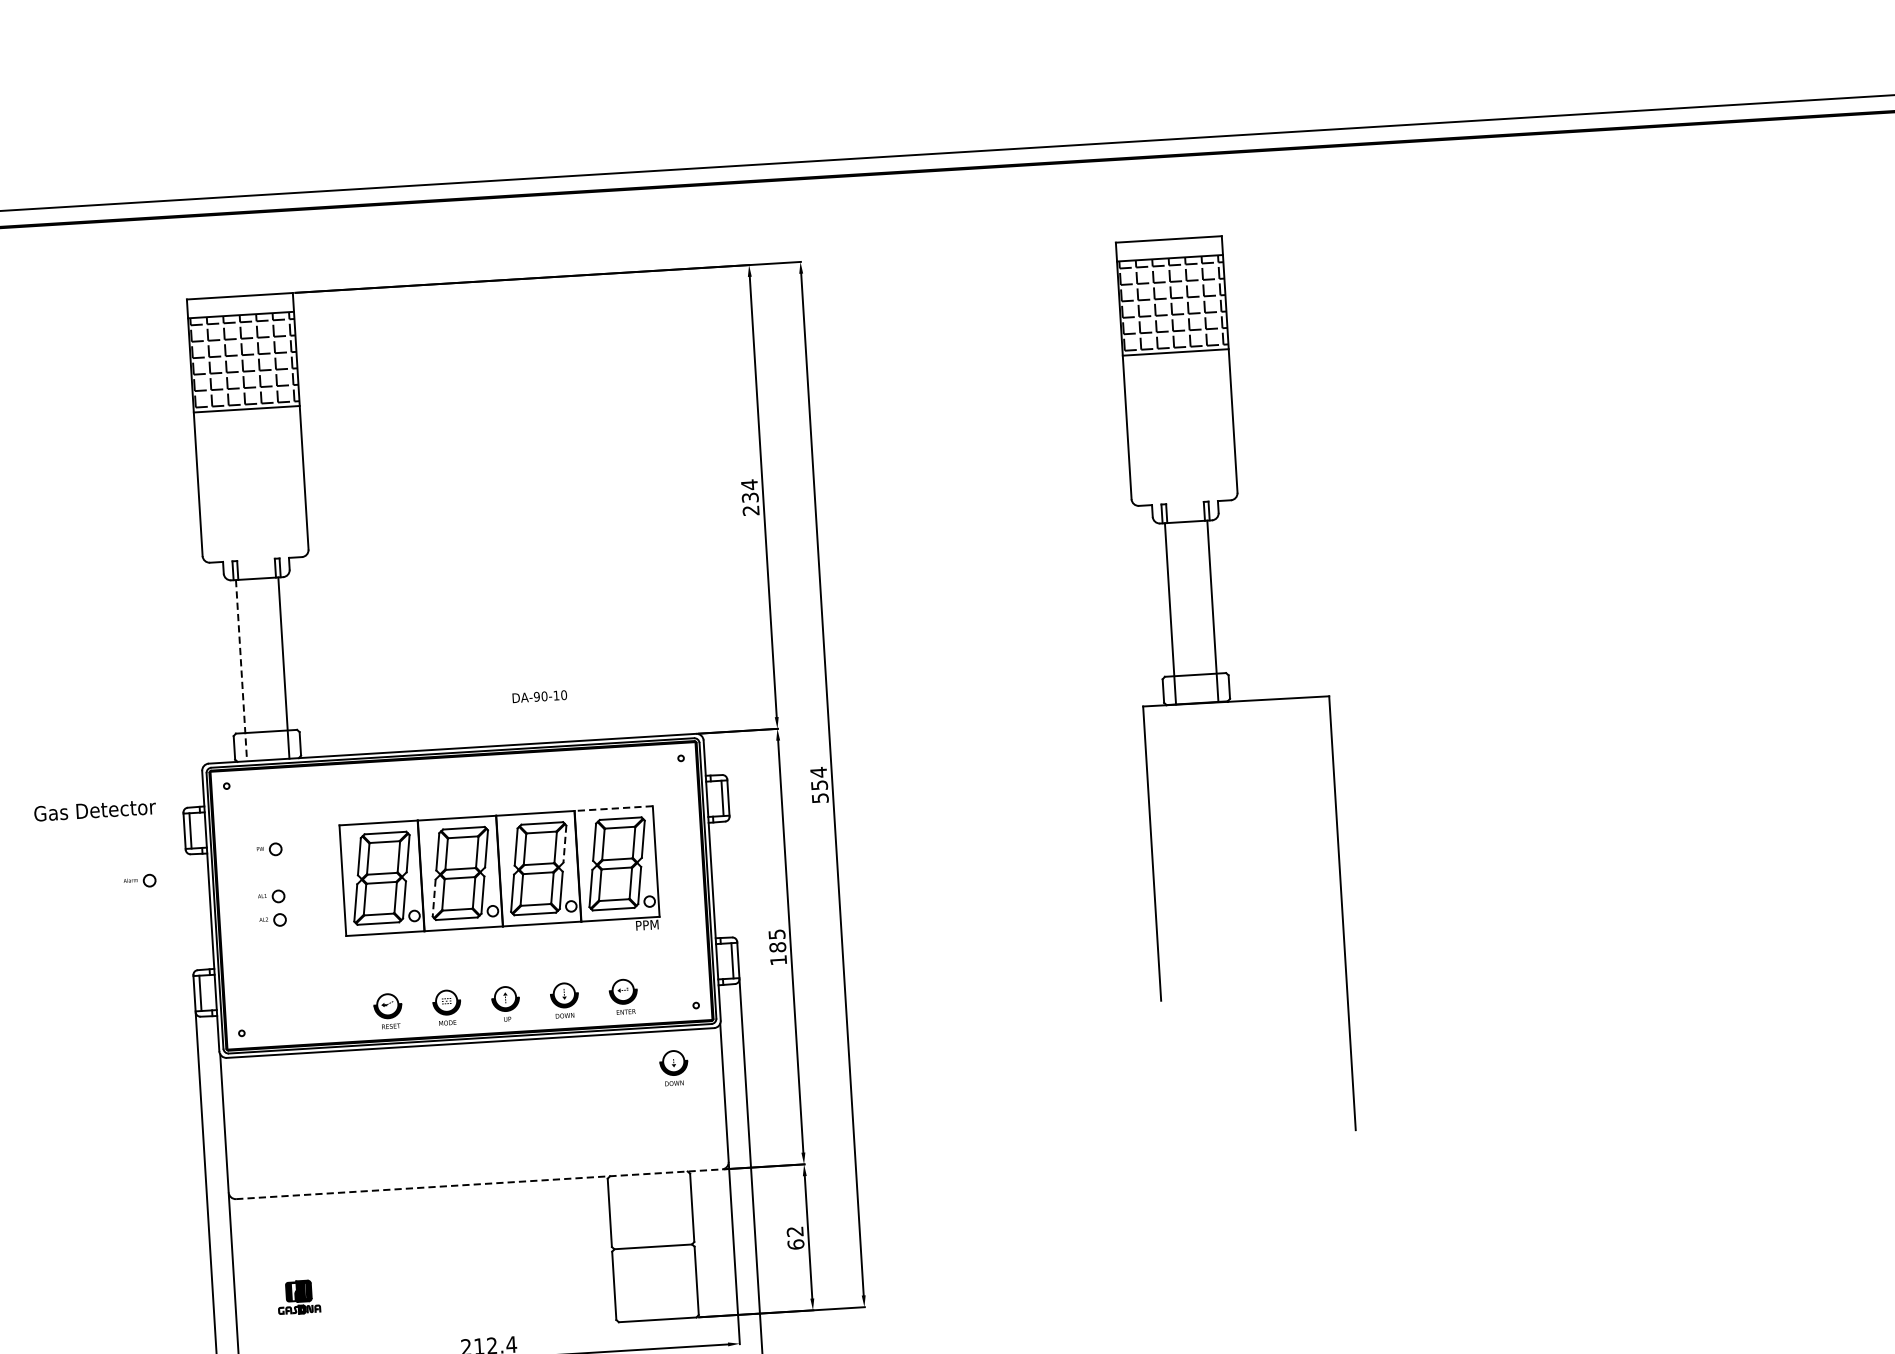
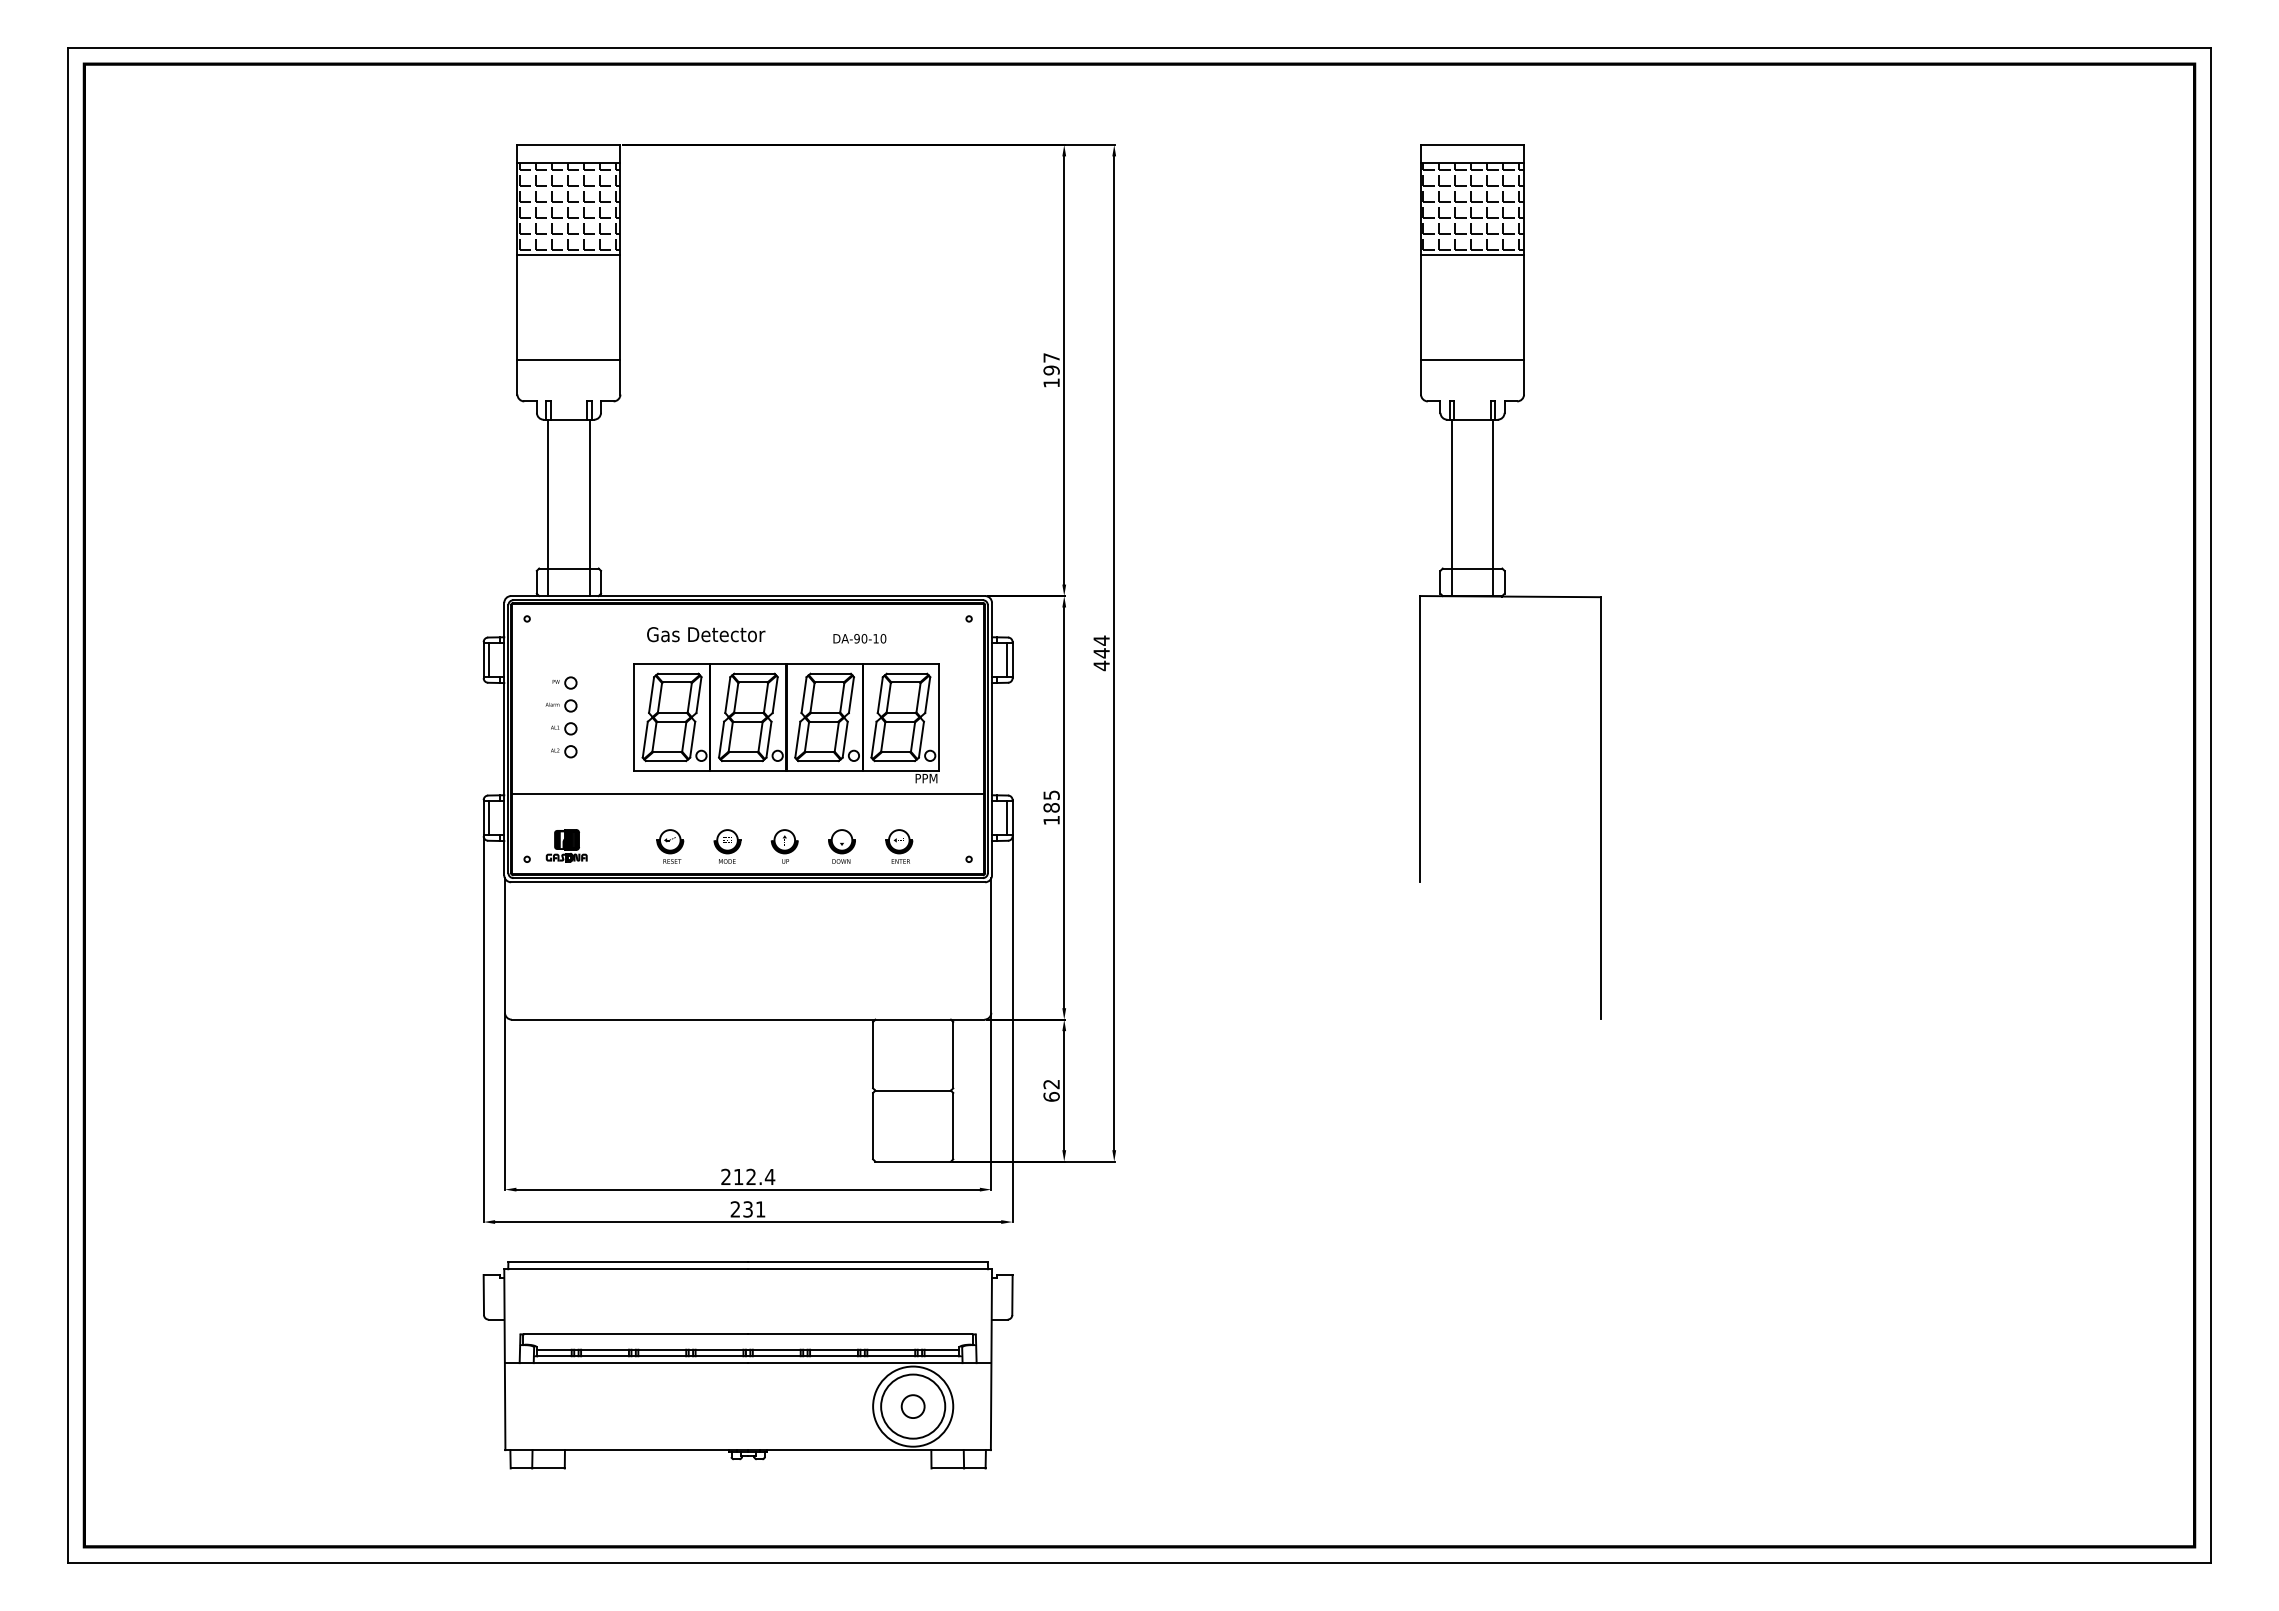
line: (1182, 461) -> (1472, 360), added
text: (750, 496) -> (1051, 369), 234 -> 197
line: (252, 517) -> (568, 360), added
line: (241, 671) -> (548, 508), dashed -> solid
text: (539, 696) -> (859, 638), moved
text: (819, 791) -> (1101, 659), 554 -> 444
line: (613, 808) -> (900, 663), dashed -> solid
text: (95, 810) -> (706, 634), moved
line: (564, 844) -> (851, 695), dashed -> solid
part: (139, 880) -> (561, 705), moved
line: (434, 898) -> (721, 740), dashed -> solid
line: (465, 952) -> (748, 794), added
part: (673, 1067) -> (943, 918), removed
line: (479, 1184) -> (748, 1019), dashed -> solid
part: (298, 1297) -> (566, 845), moved

